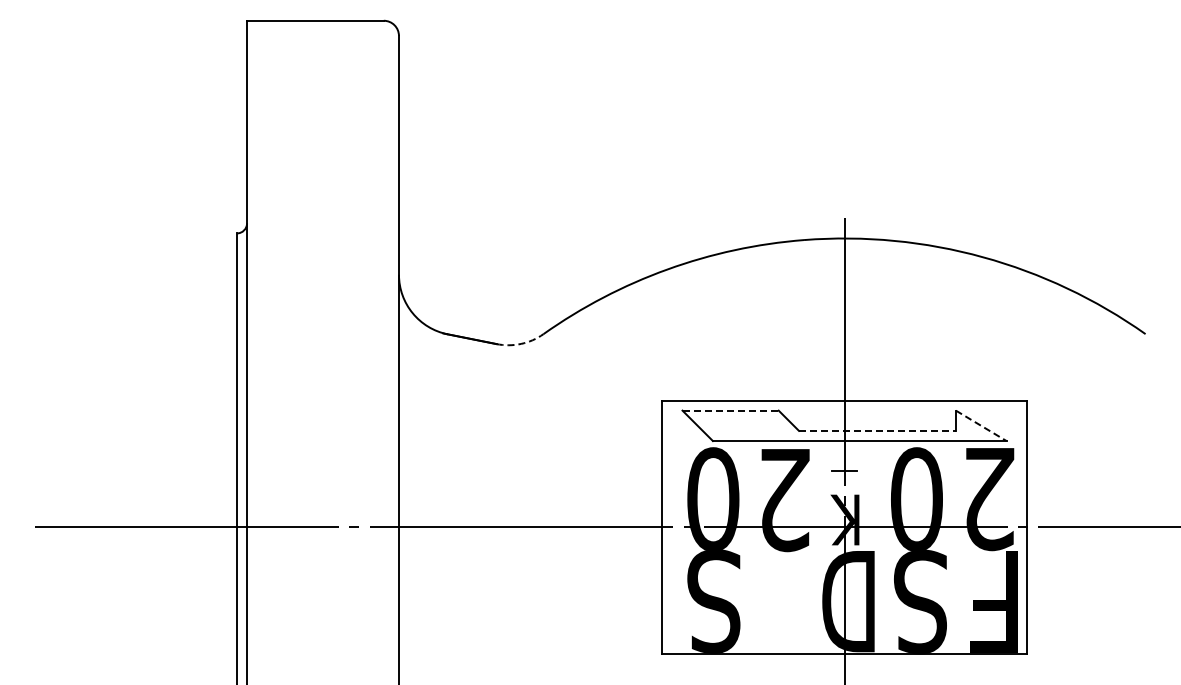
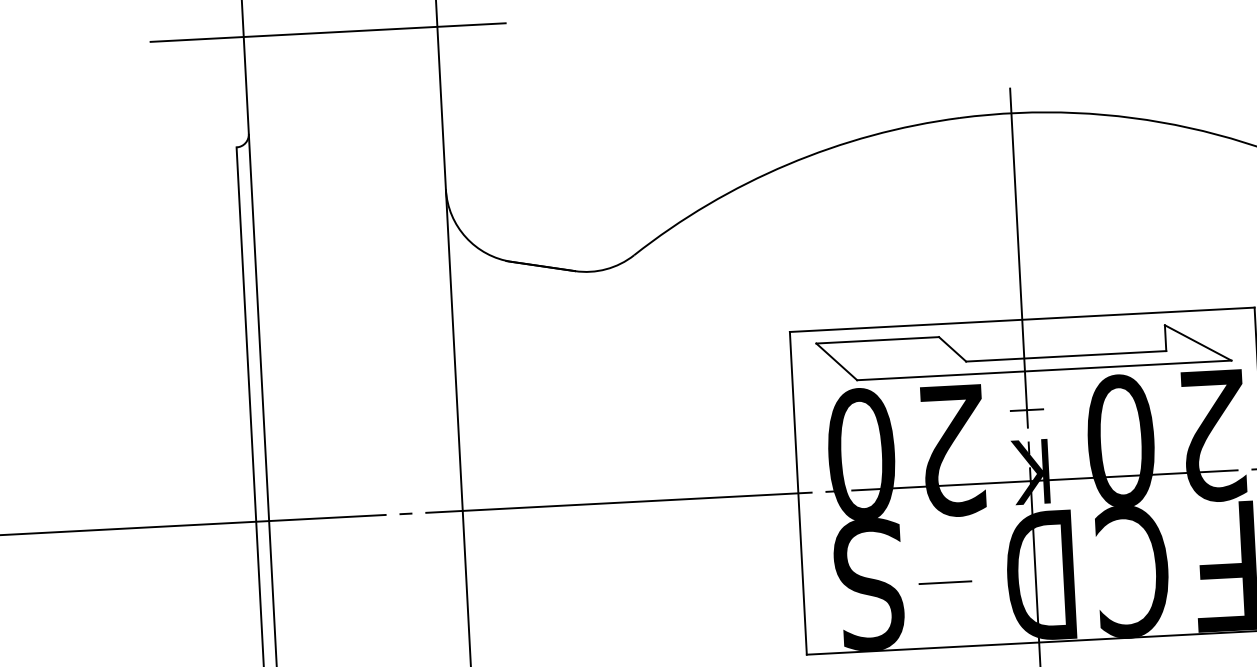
line: (313, 147) -> (328, 32), added
arc: (521, 343) -> (606, 268), dashed -> solid
line: (731, 410) -> (878, 340), dashed -> solid
line: (981, 425) -> (1198, 342), dashed -> solid
line: (877, 430) -> (1066, 355), dashed -> solid
text: (920, 600) -> (1132, 569), S -> C
line: (773, 602) -> (945, 581), added

